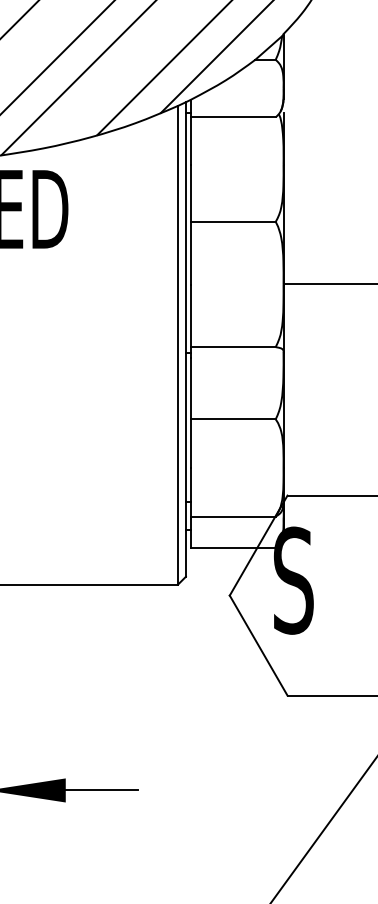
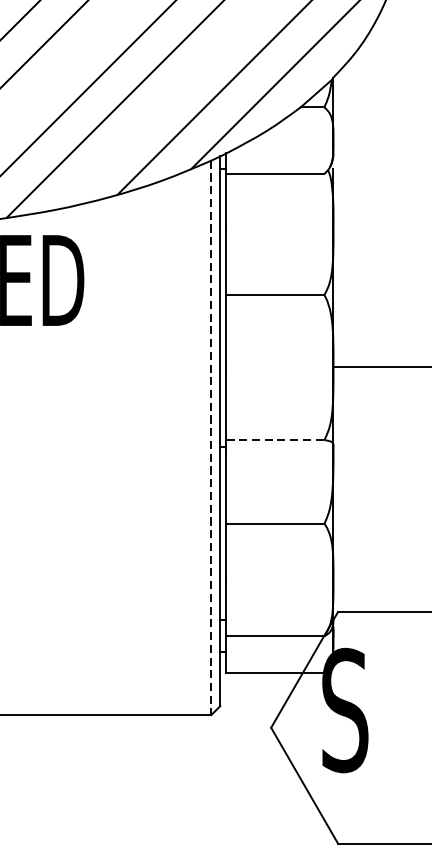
line: (178, 345) -> (211, 438), solid -> dashed
line: (233, 347) -> (275, 440), solid -> dashed

